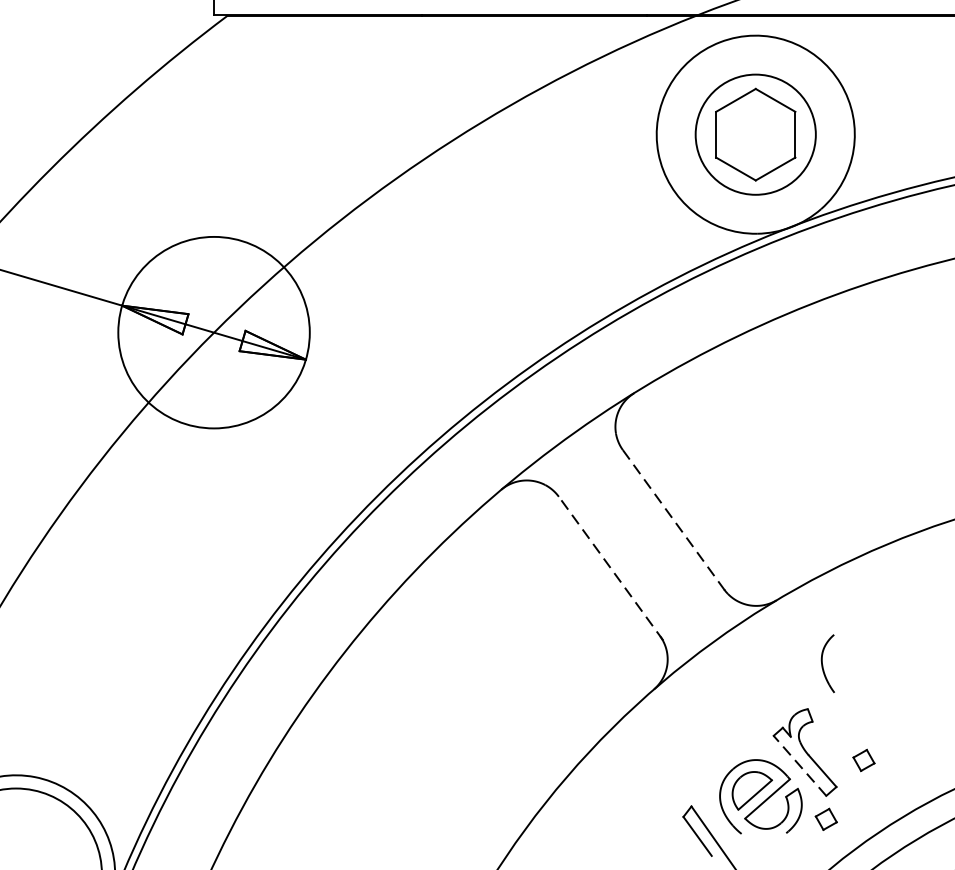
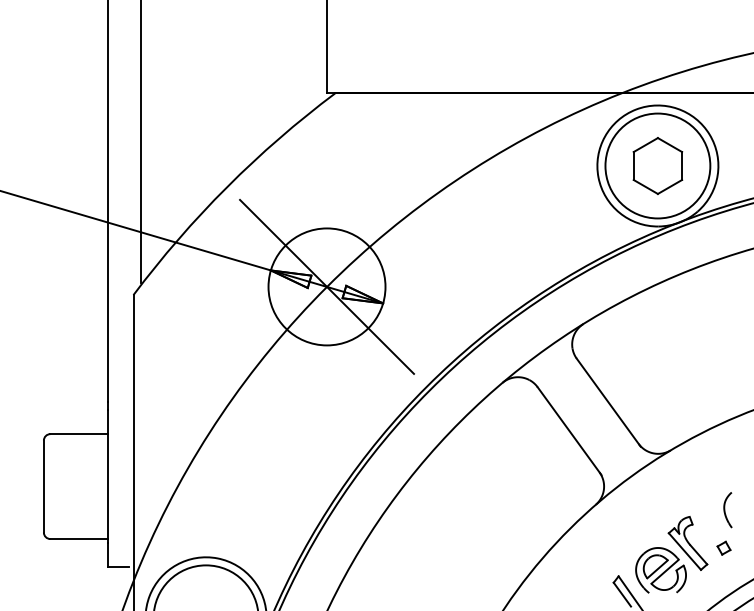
circle: (755, 133) -> (657, 165), size x1.43
line: (214, 331) -> (327, 286), added
line: (676, 523) -> (609, 403), dashed -> solid
line: (611, 567) -> (569, 430), dashed -> solid
part: (827, 664) -> (727, 510), moved
line: (799, 765) -> (684, 551), dashed -> solid
part: (825, 818) -> (700, 583), removed

